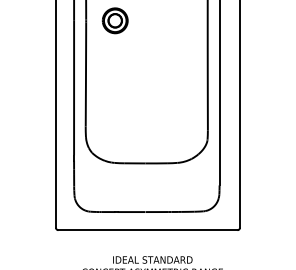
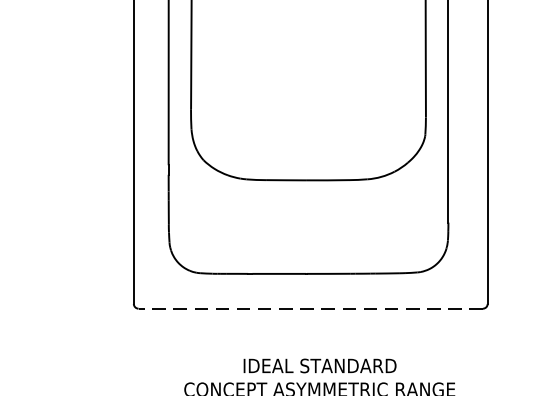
line: (147, 230) -> (309, 309), solid -> dashed

